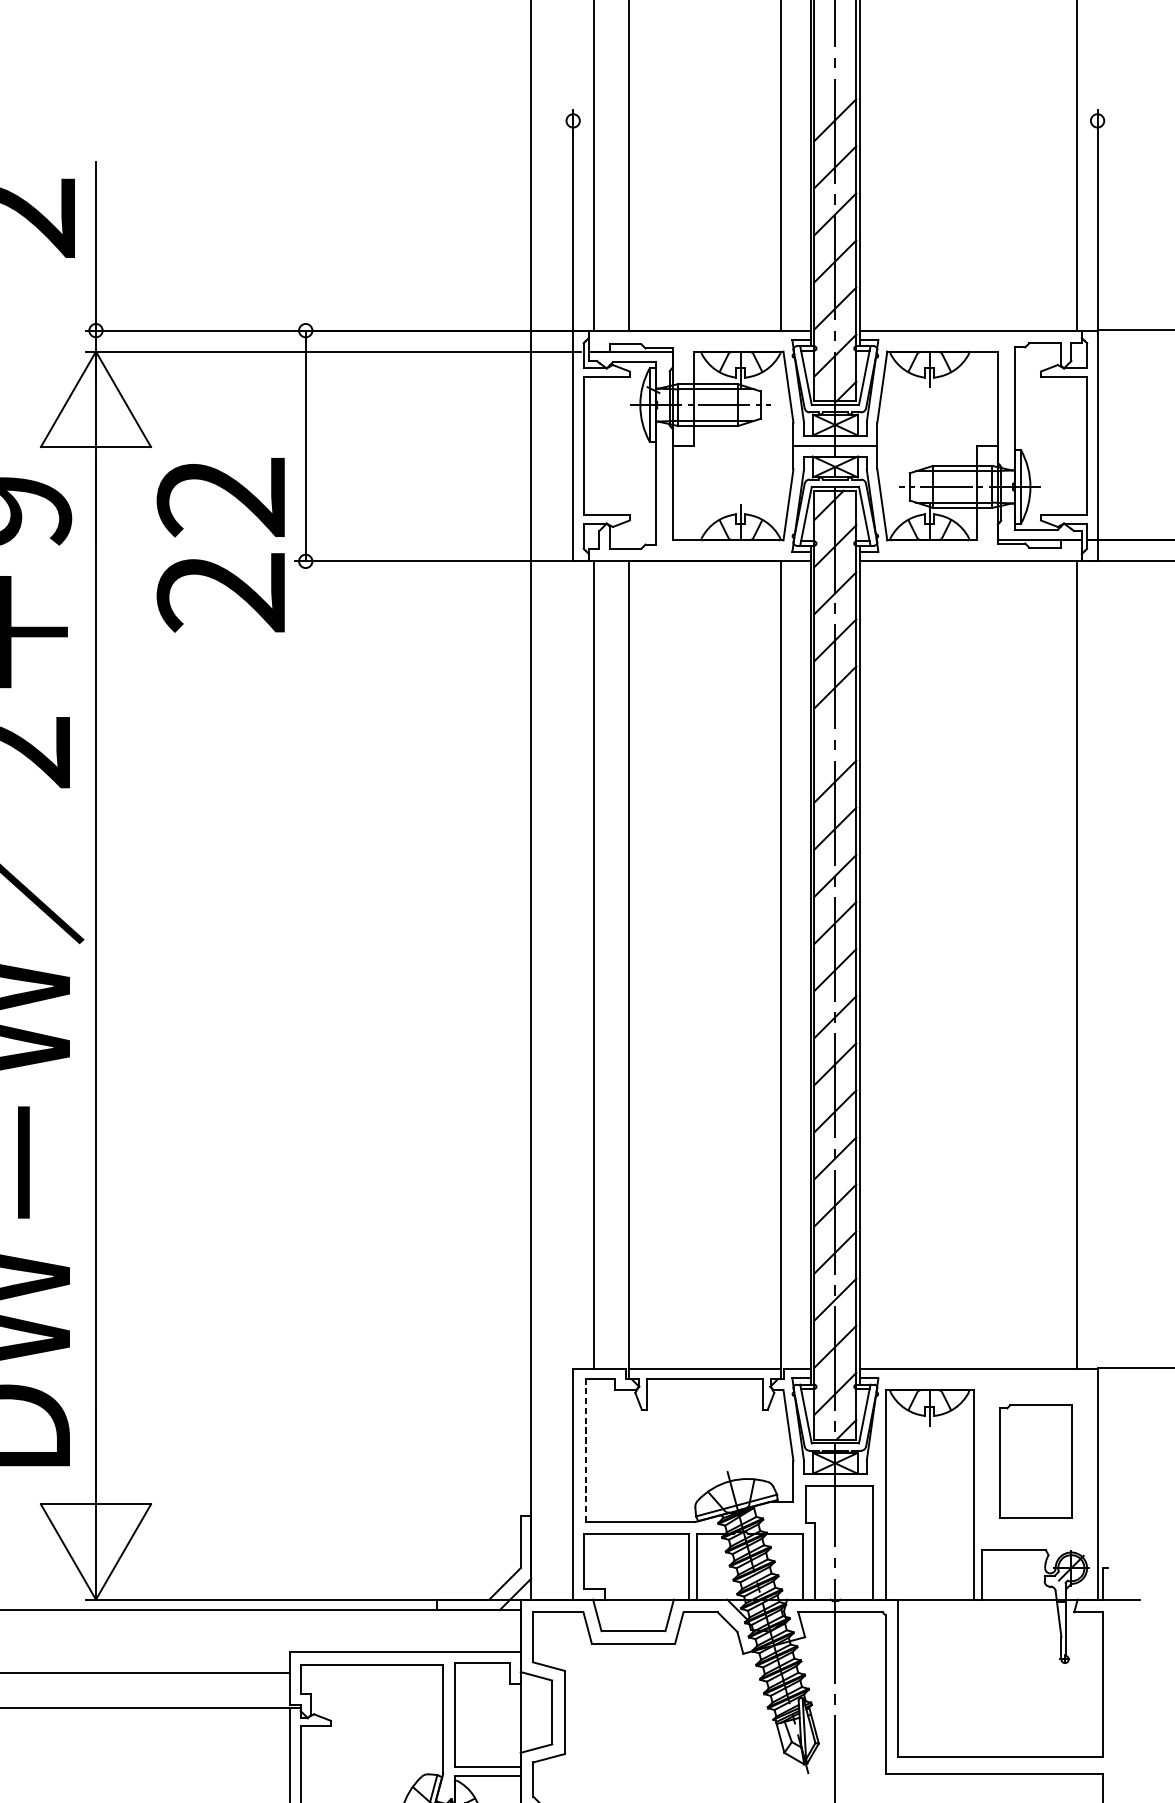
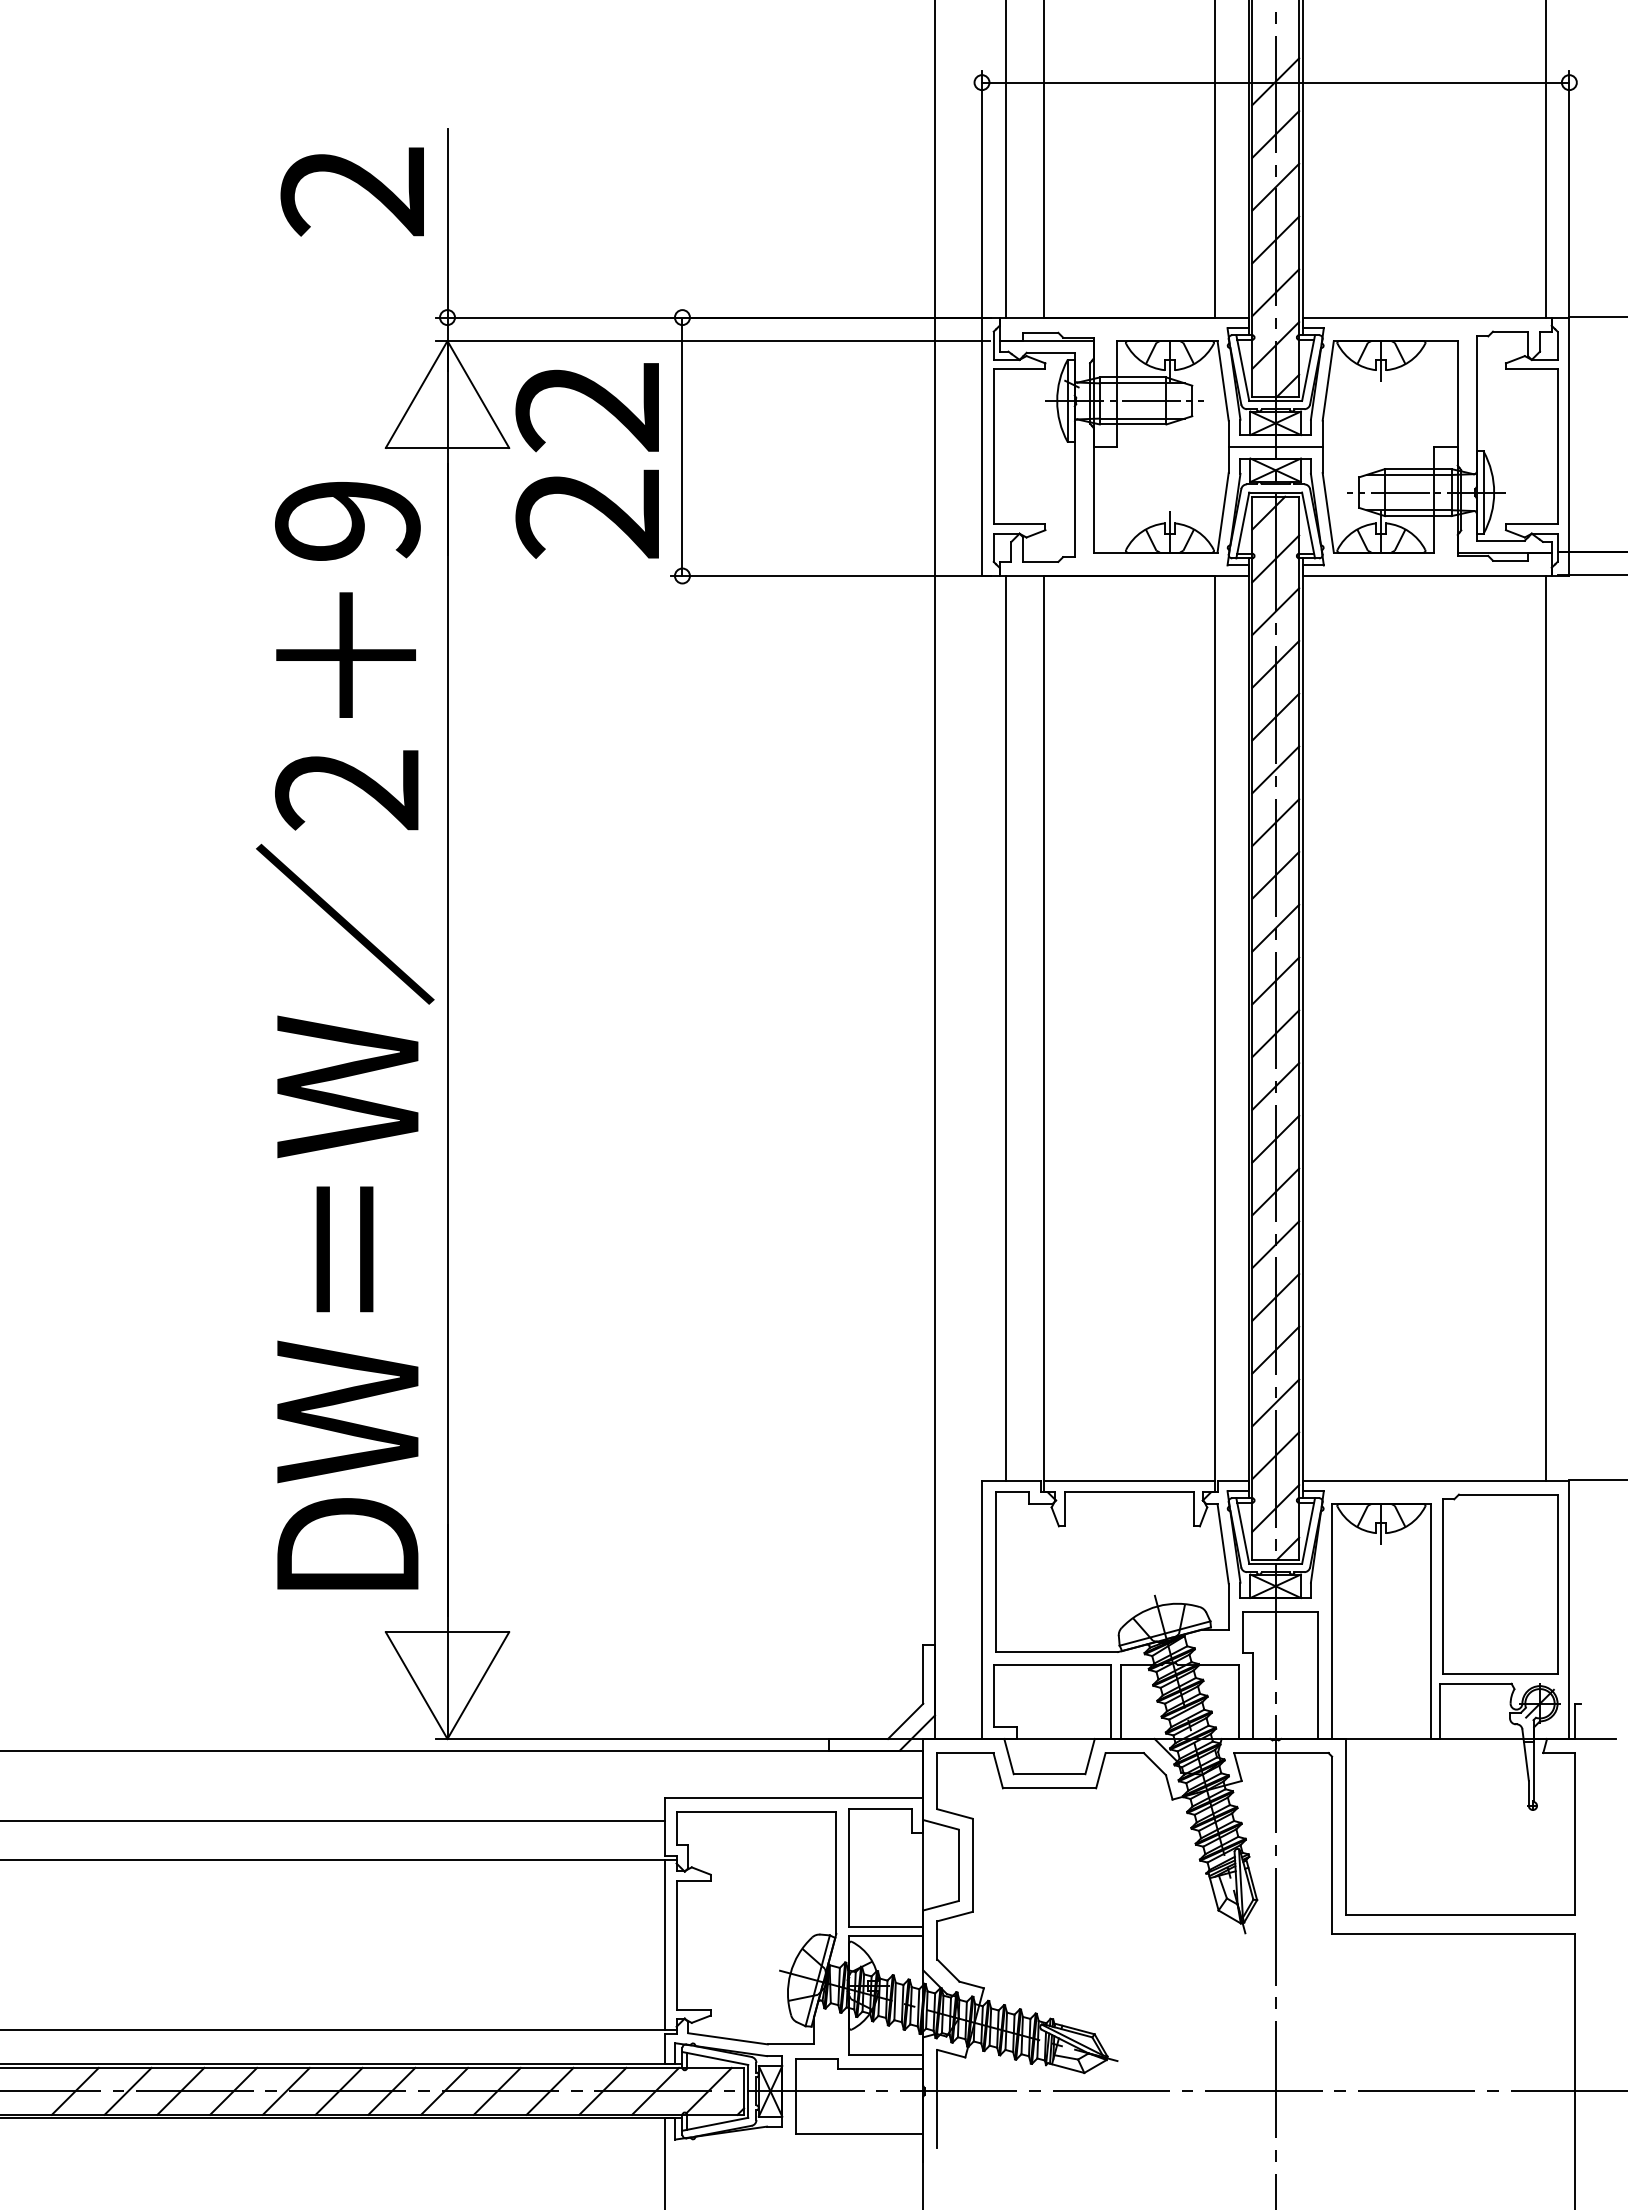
line: (835, 120) -> (1275, 82), added
text: (220, 544) -> (586, 460), moved
line: (835, 734) -> (1275, 769), added
line: (586, 1451) -> (996, 1572), dashed -> solid
part: (1036, 1460) -> (1500, 1583), size x1.43

